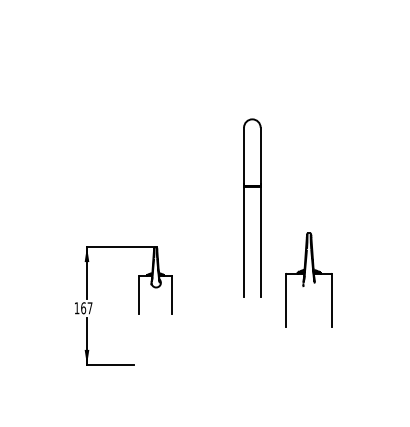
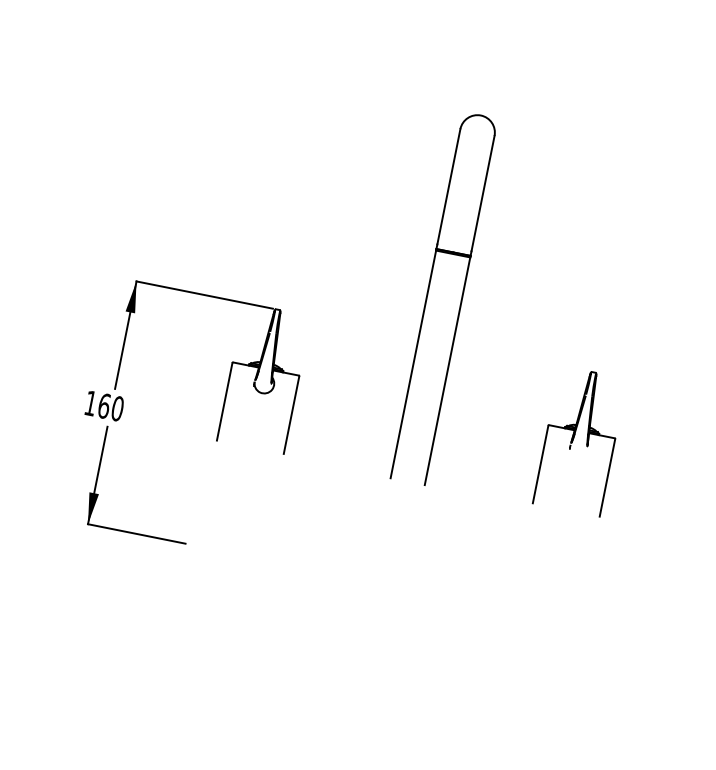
part: (244, 207) -> (428, 293), moved
part: (308, 280) -> (578, 441), size x0.71
text: (89, 308) -> (116, 409), 167 -> 160

